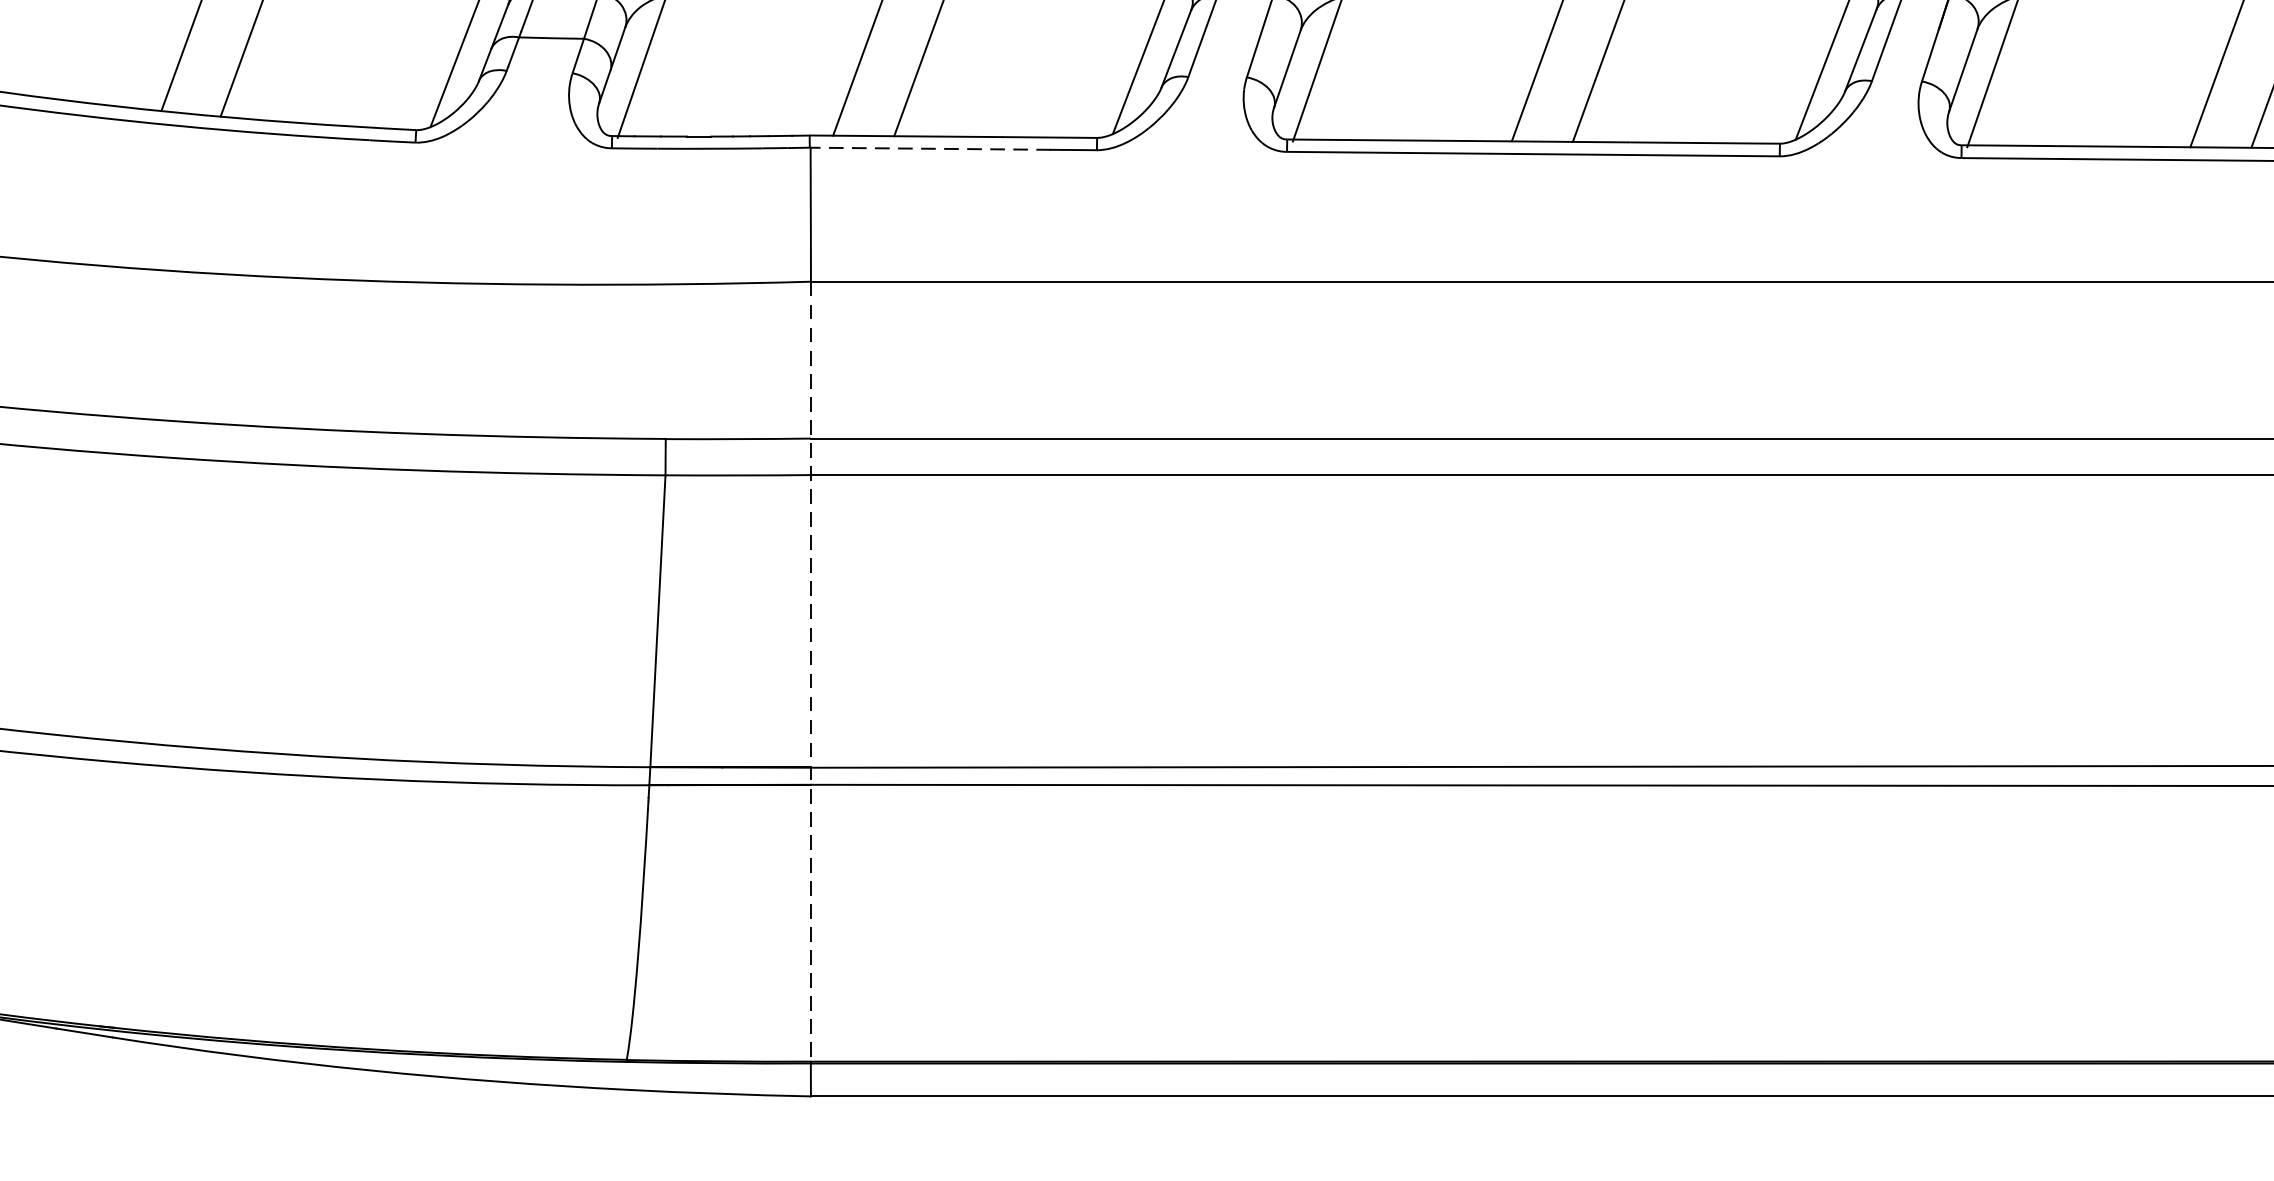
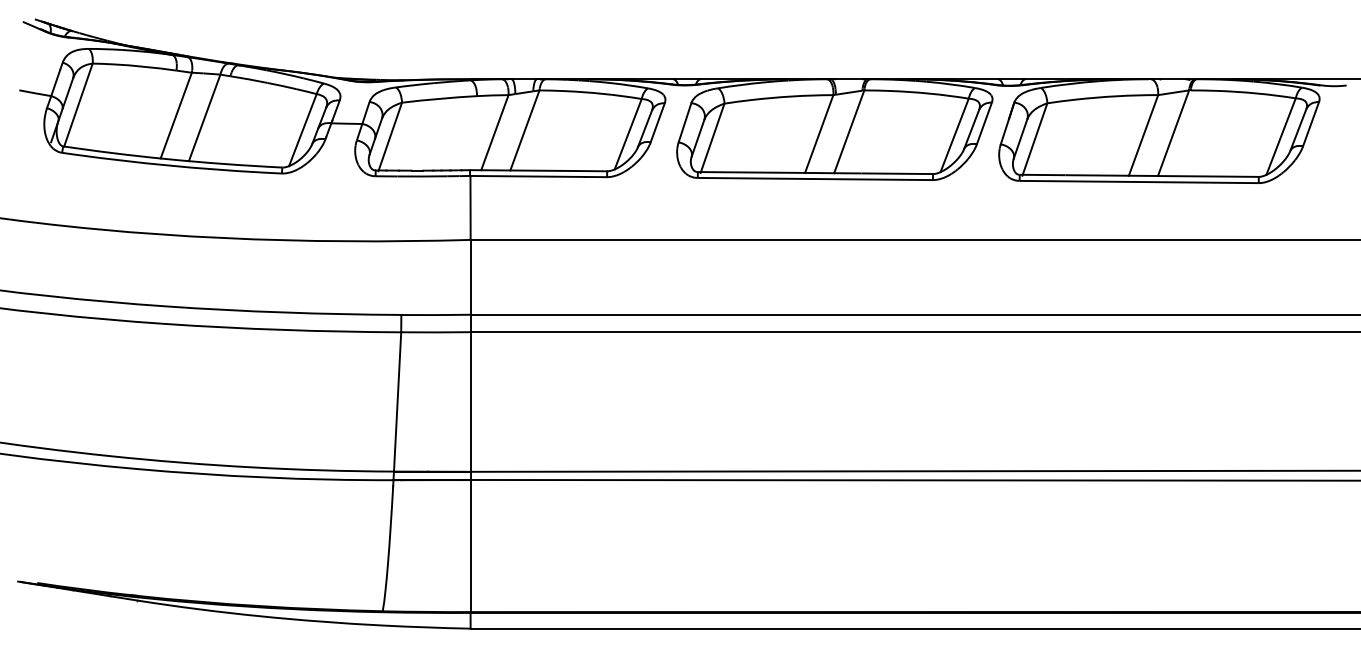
line: (930, 148) -> (527, 176), dashed -> solid
line: (810, 672) -> (470, 426), dashed -> solid

